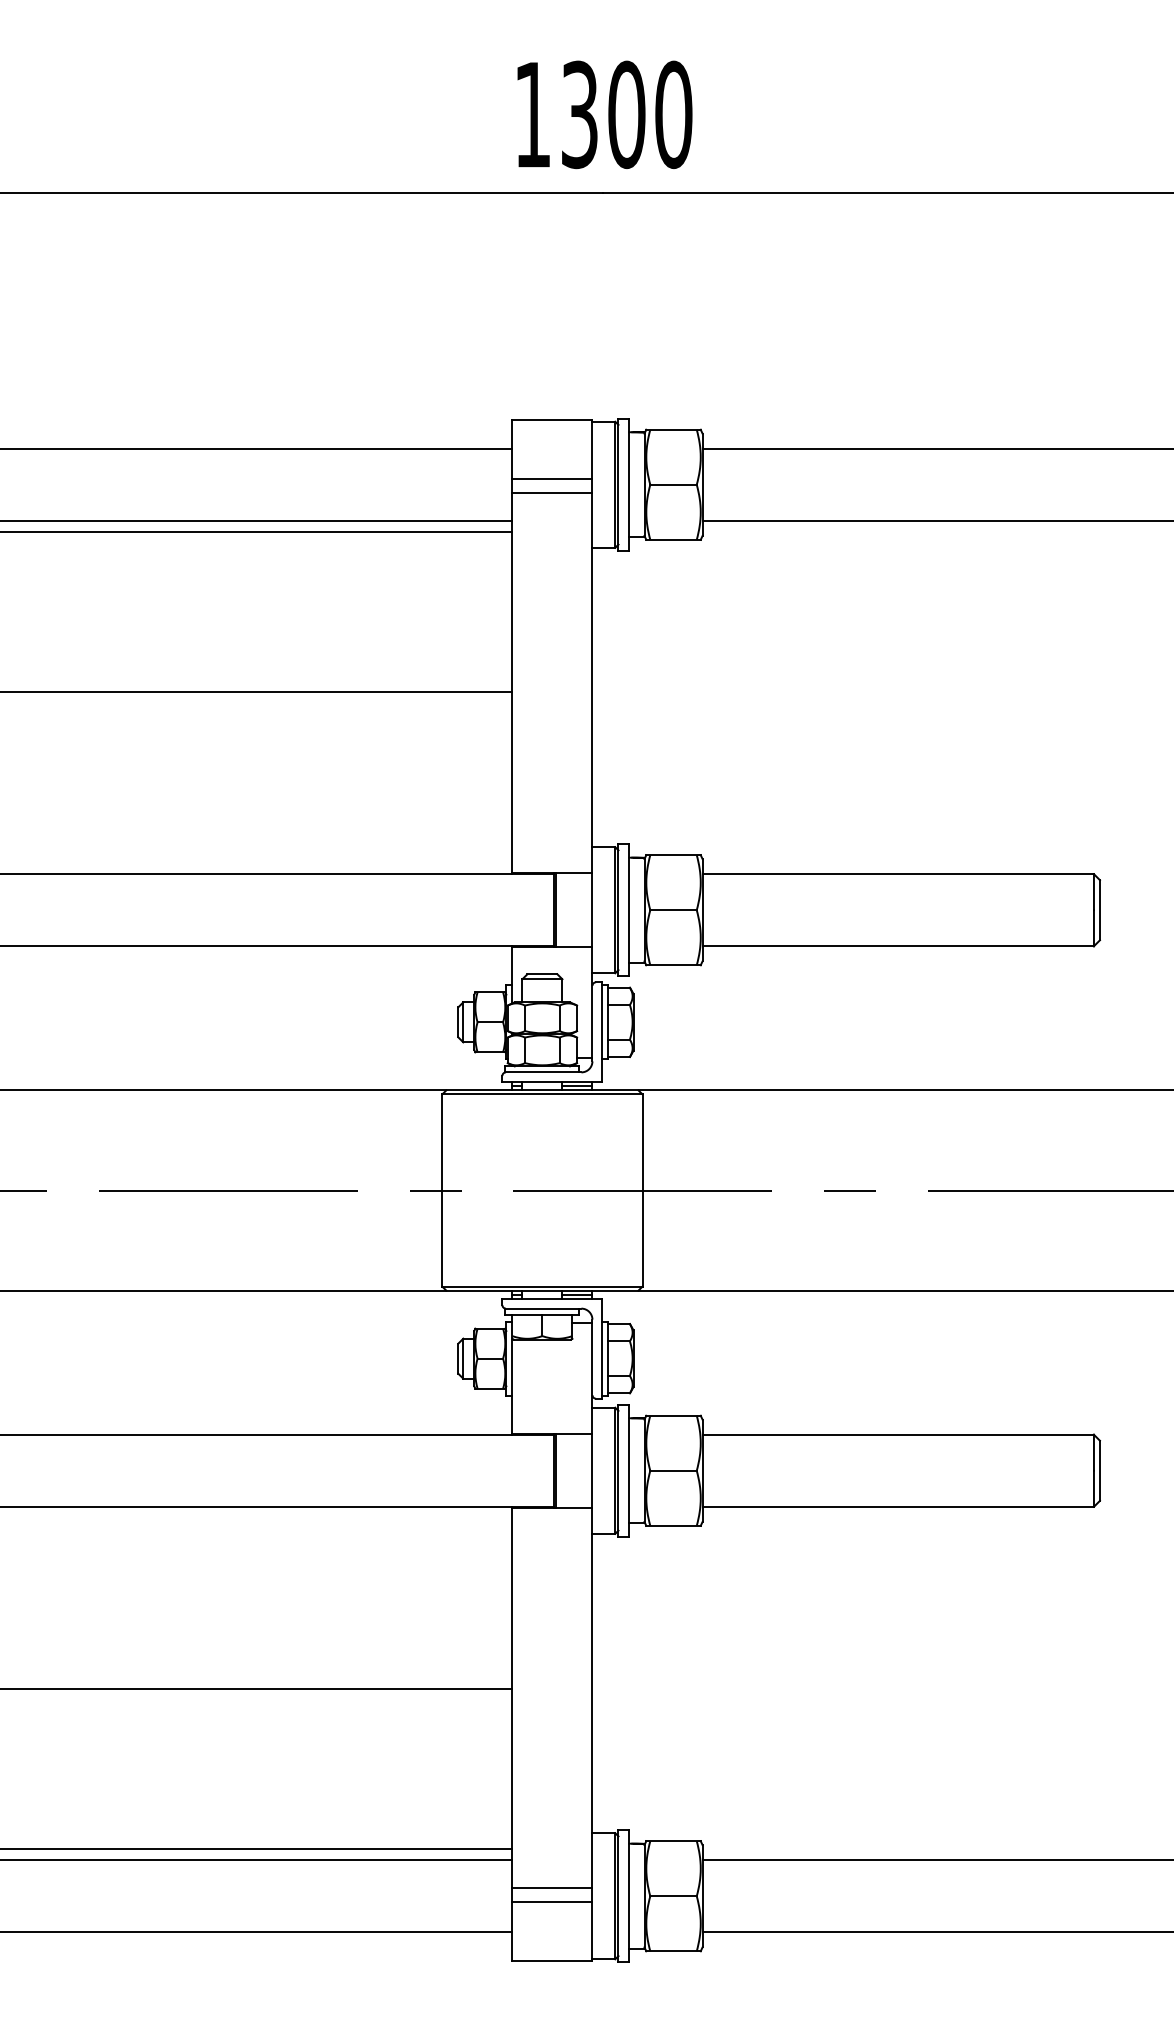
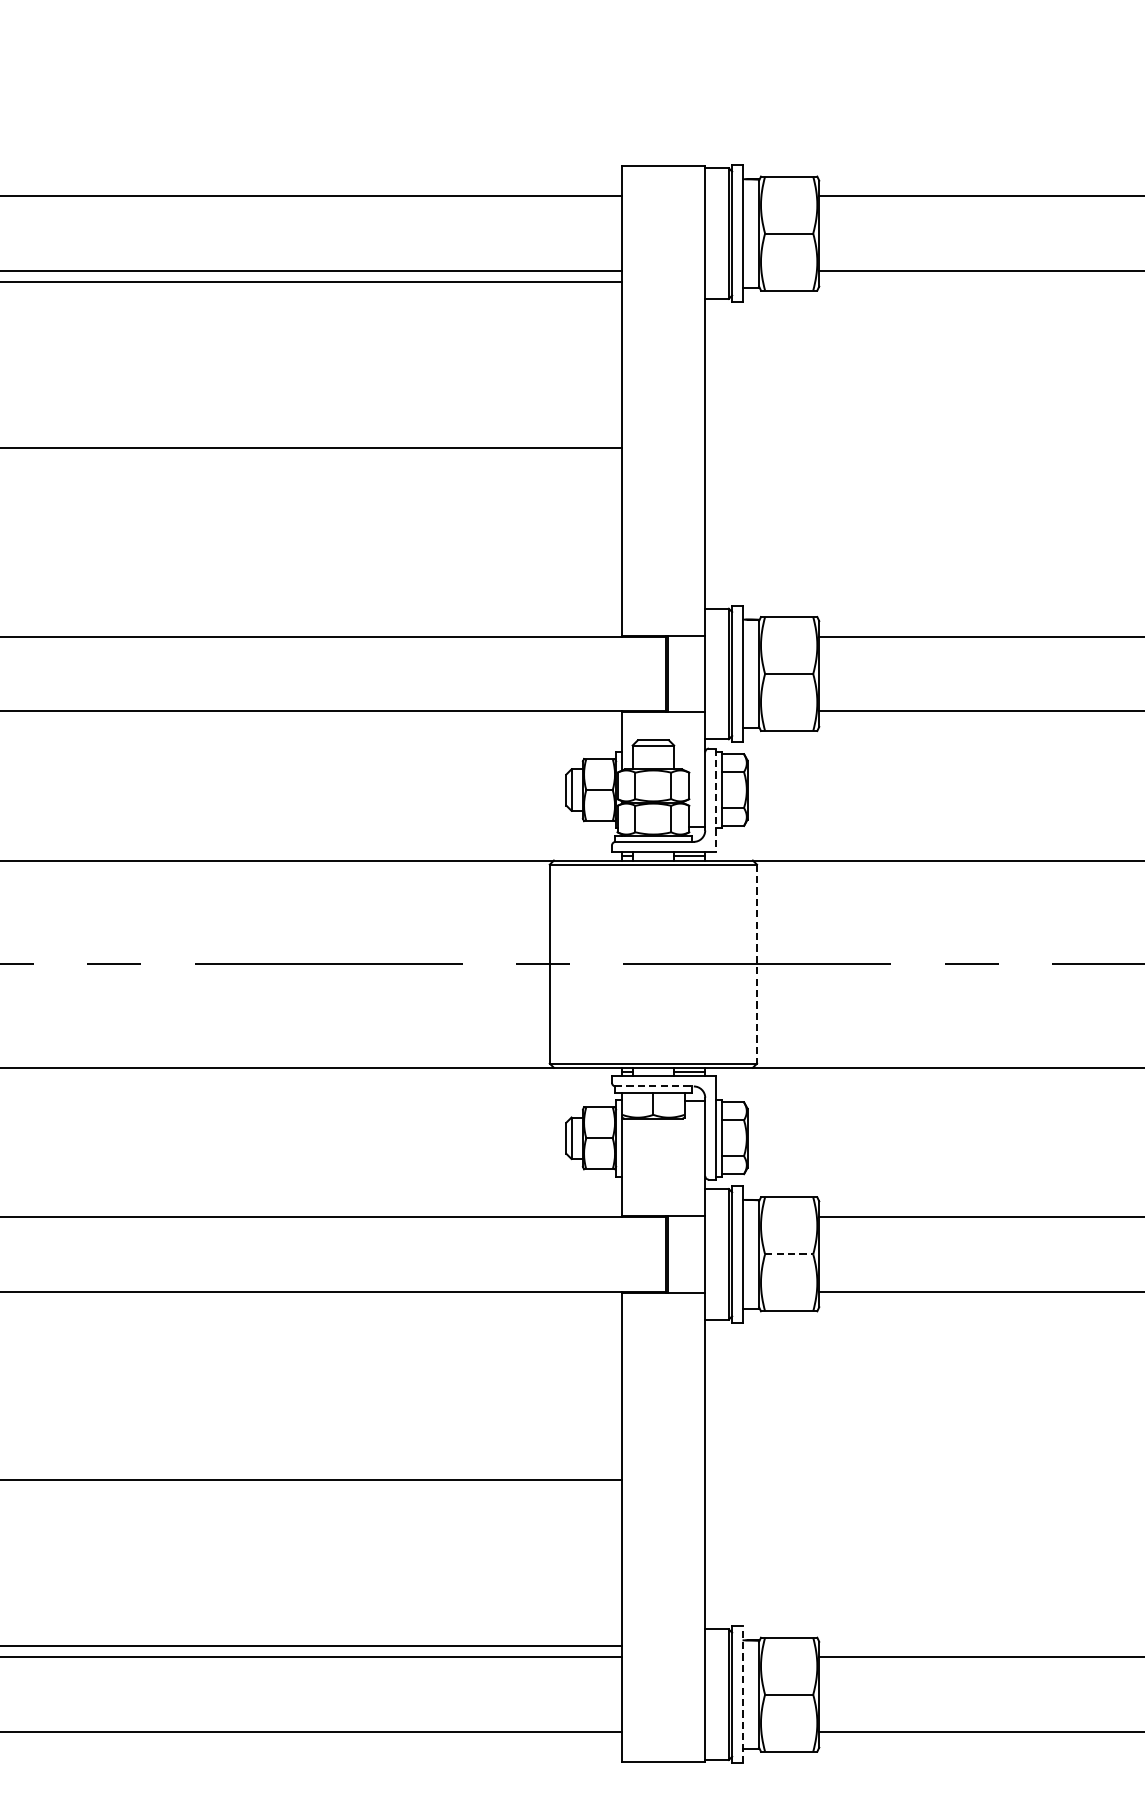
line: (552, 479) -> (663, 228), removed
line: (552, 492) -> (663, 241), removed
line: (602, 1032) -> (715, 800), solid -> dashed
line: (642, 1191) -> (757, 965), solid -> dashed
line: (543, 1308) -> (654, 1086), solid -> dashed
line: (674, 1470) -> (790, 1254), solid -> dashed
line: (552, 1888) -> (663, 1686), removed
line: (628, 1895) -> (742, 1693), solid -> dashed
line: (552, 1901) -> (663, 1700), removed

